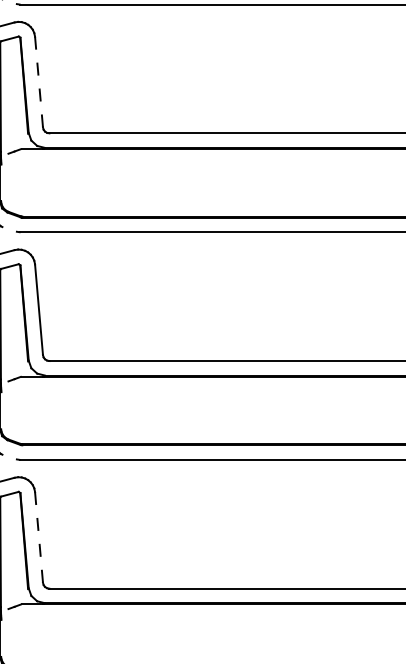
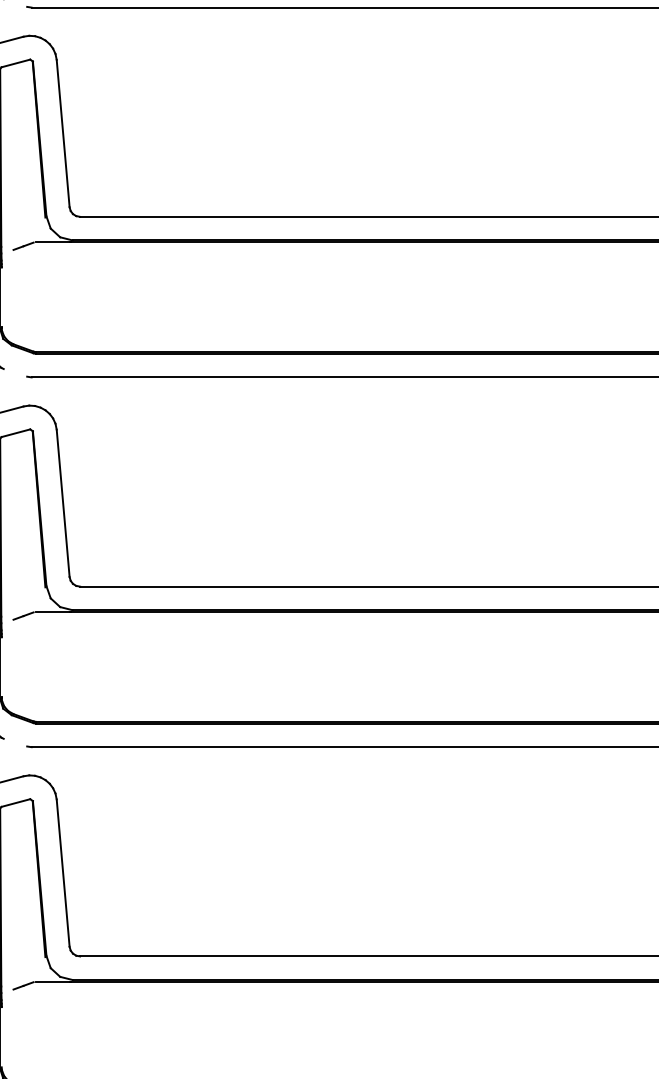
line: (39, 82) -> (63, 134), dashed -> solid
line: (39, 537) -> (63, 873), dashed -> solid

